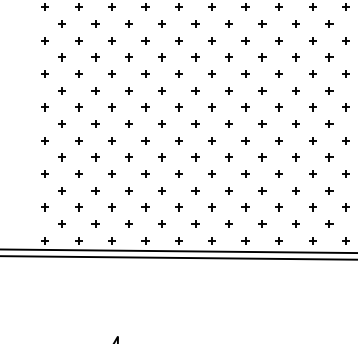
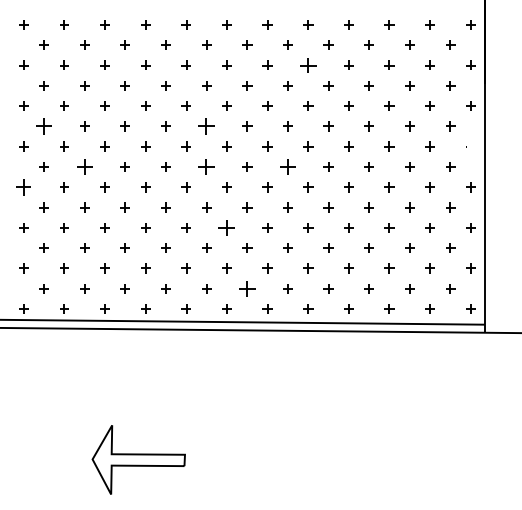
part: (279, 39) -> (308, 64), size x1.6
part: (61, 90) -> (43, 126), size x1.6
part: (195, 90) -> (206, 126), size x1.6
part: (95, 123) -> (84, 166), size x1.6
part: (195, 123) -> (206, 166), size x1.6
part: (262, 123) -> (287, 166), size x1.6
part: (45, 140) -> (23, 187), size x1.6
part: (211, 173) -> (226, 227), size x1.6
part: (229, 223) -> (247, 288), size x1.6

